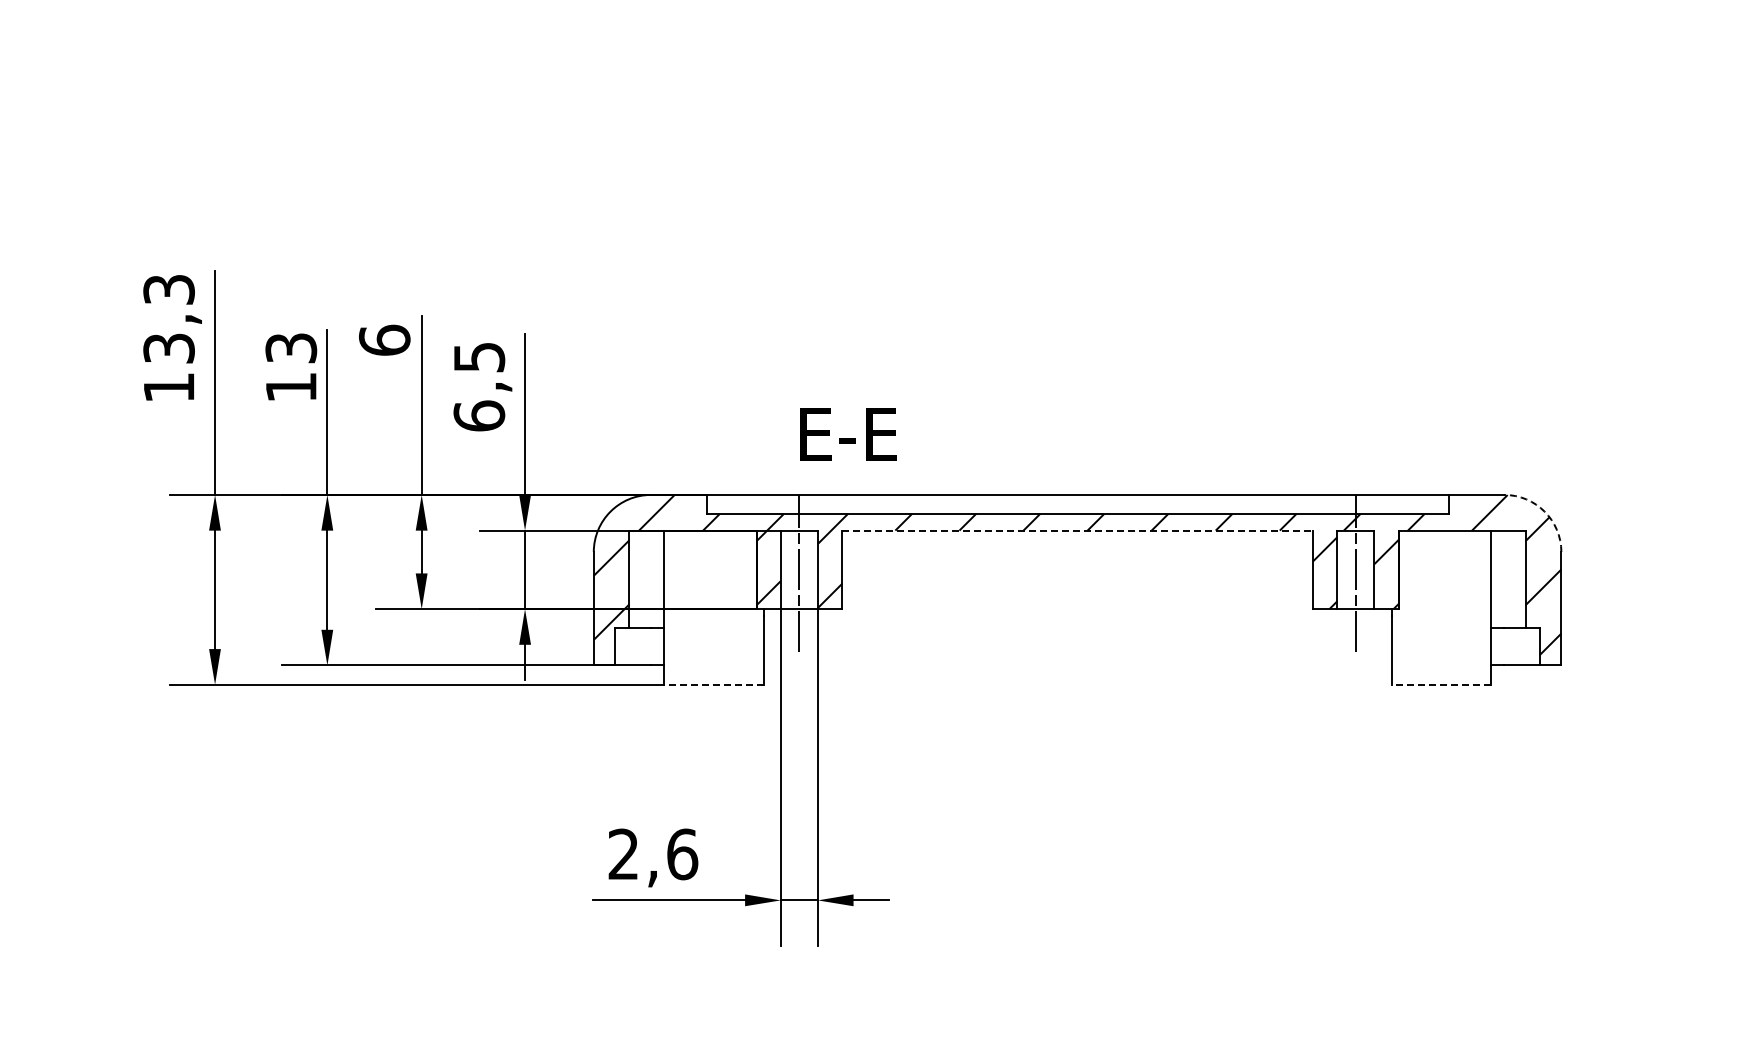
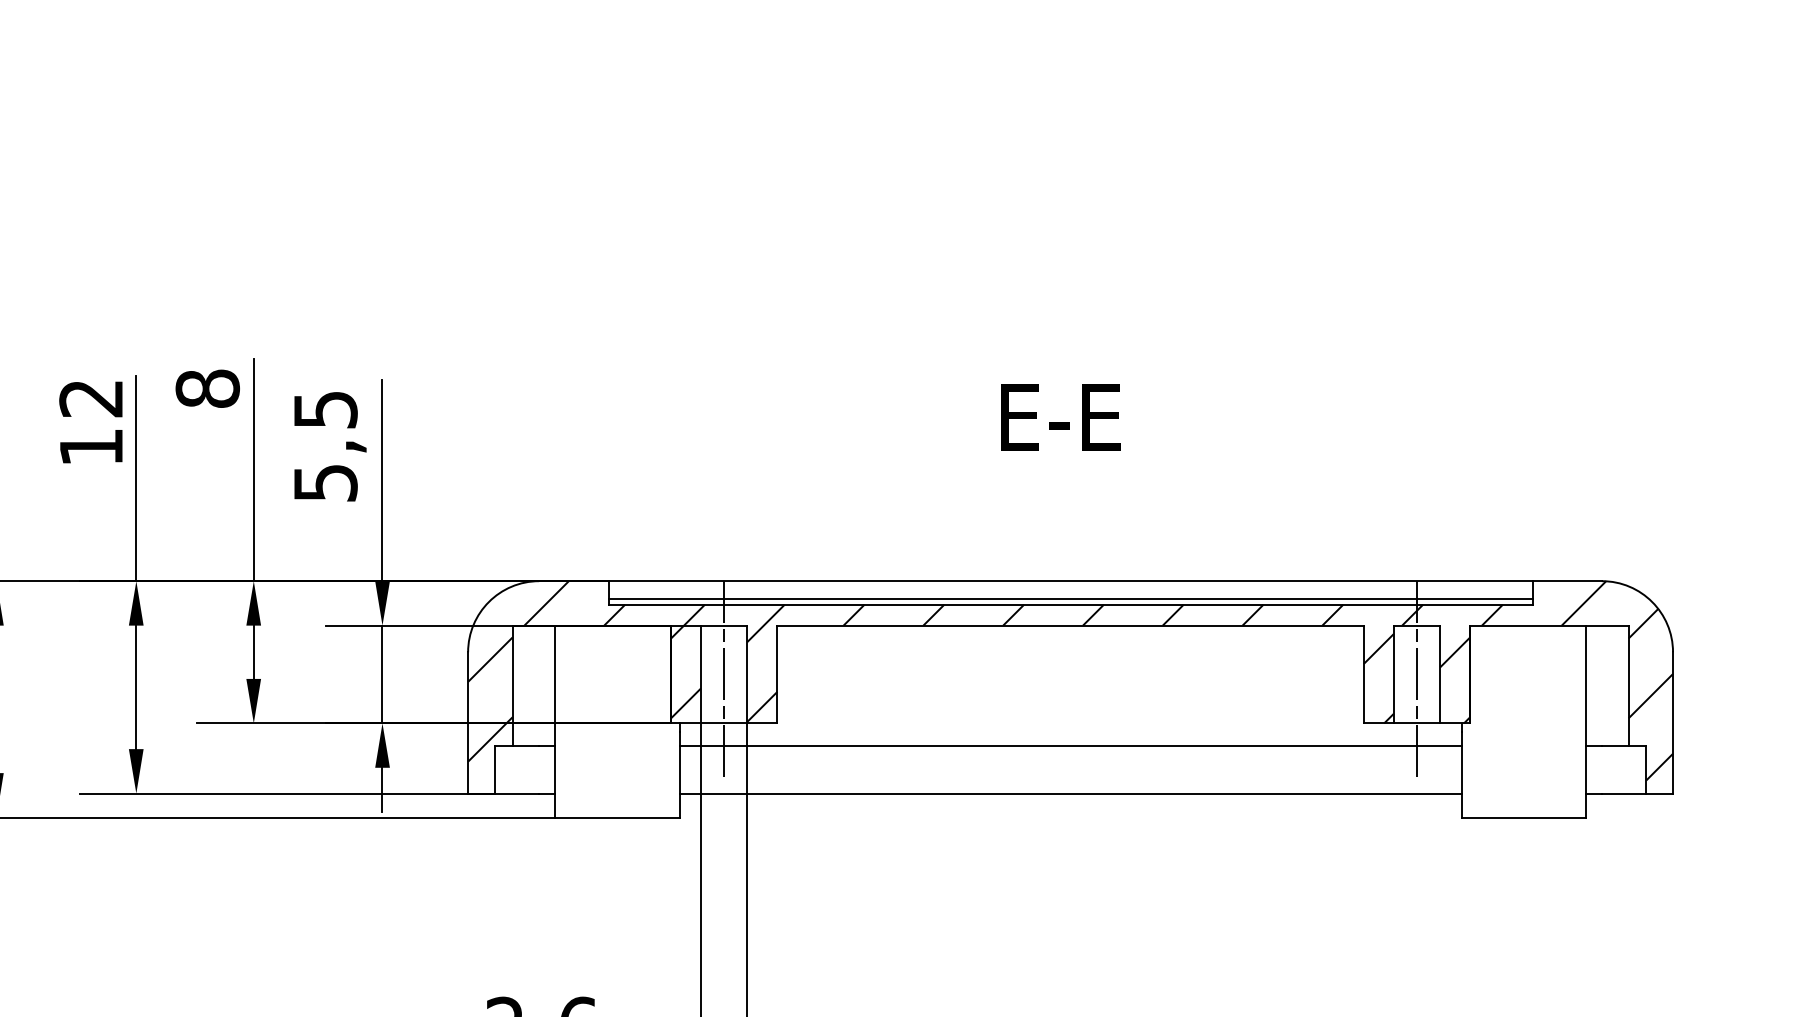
text: (384, 339) -> (207, 387), 6 -> 8
text: (291, 348) -> (91, 398), 13 -> 12
text: (479, 415) -> (325, 482), 6,5 -> 5,5
text: (848, 434) -> (1060, 417), moved
line: (1077, 509) -> (1070, 599), added
arc: (1544, 511) -> (1652, 601), dashed -> solid
line: (1078, 530) -> (1071, 625), dashed -> solid
line: (1077, 627) -> (1070, 746), added
line: (1077, 665) -> (1070, 793), added
line: (713, 684) -> (617, 817), dashed -> solid
line: (1441, 684) -> (1523, 817), dashed -> solid

